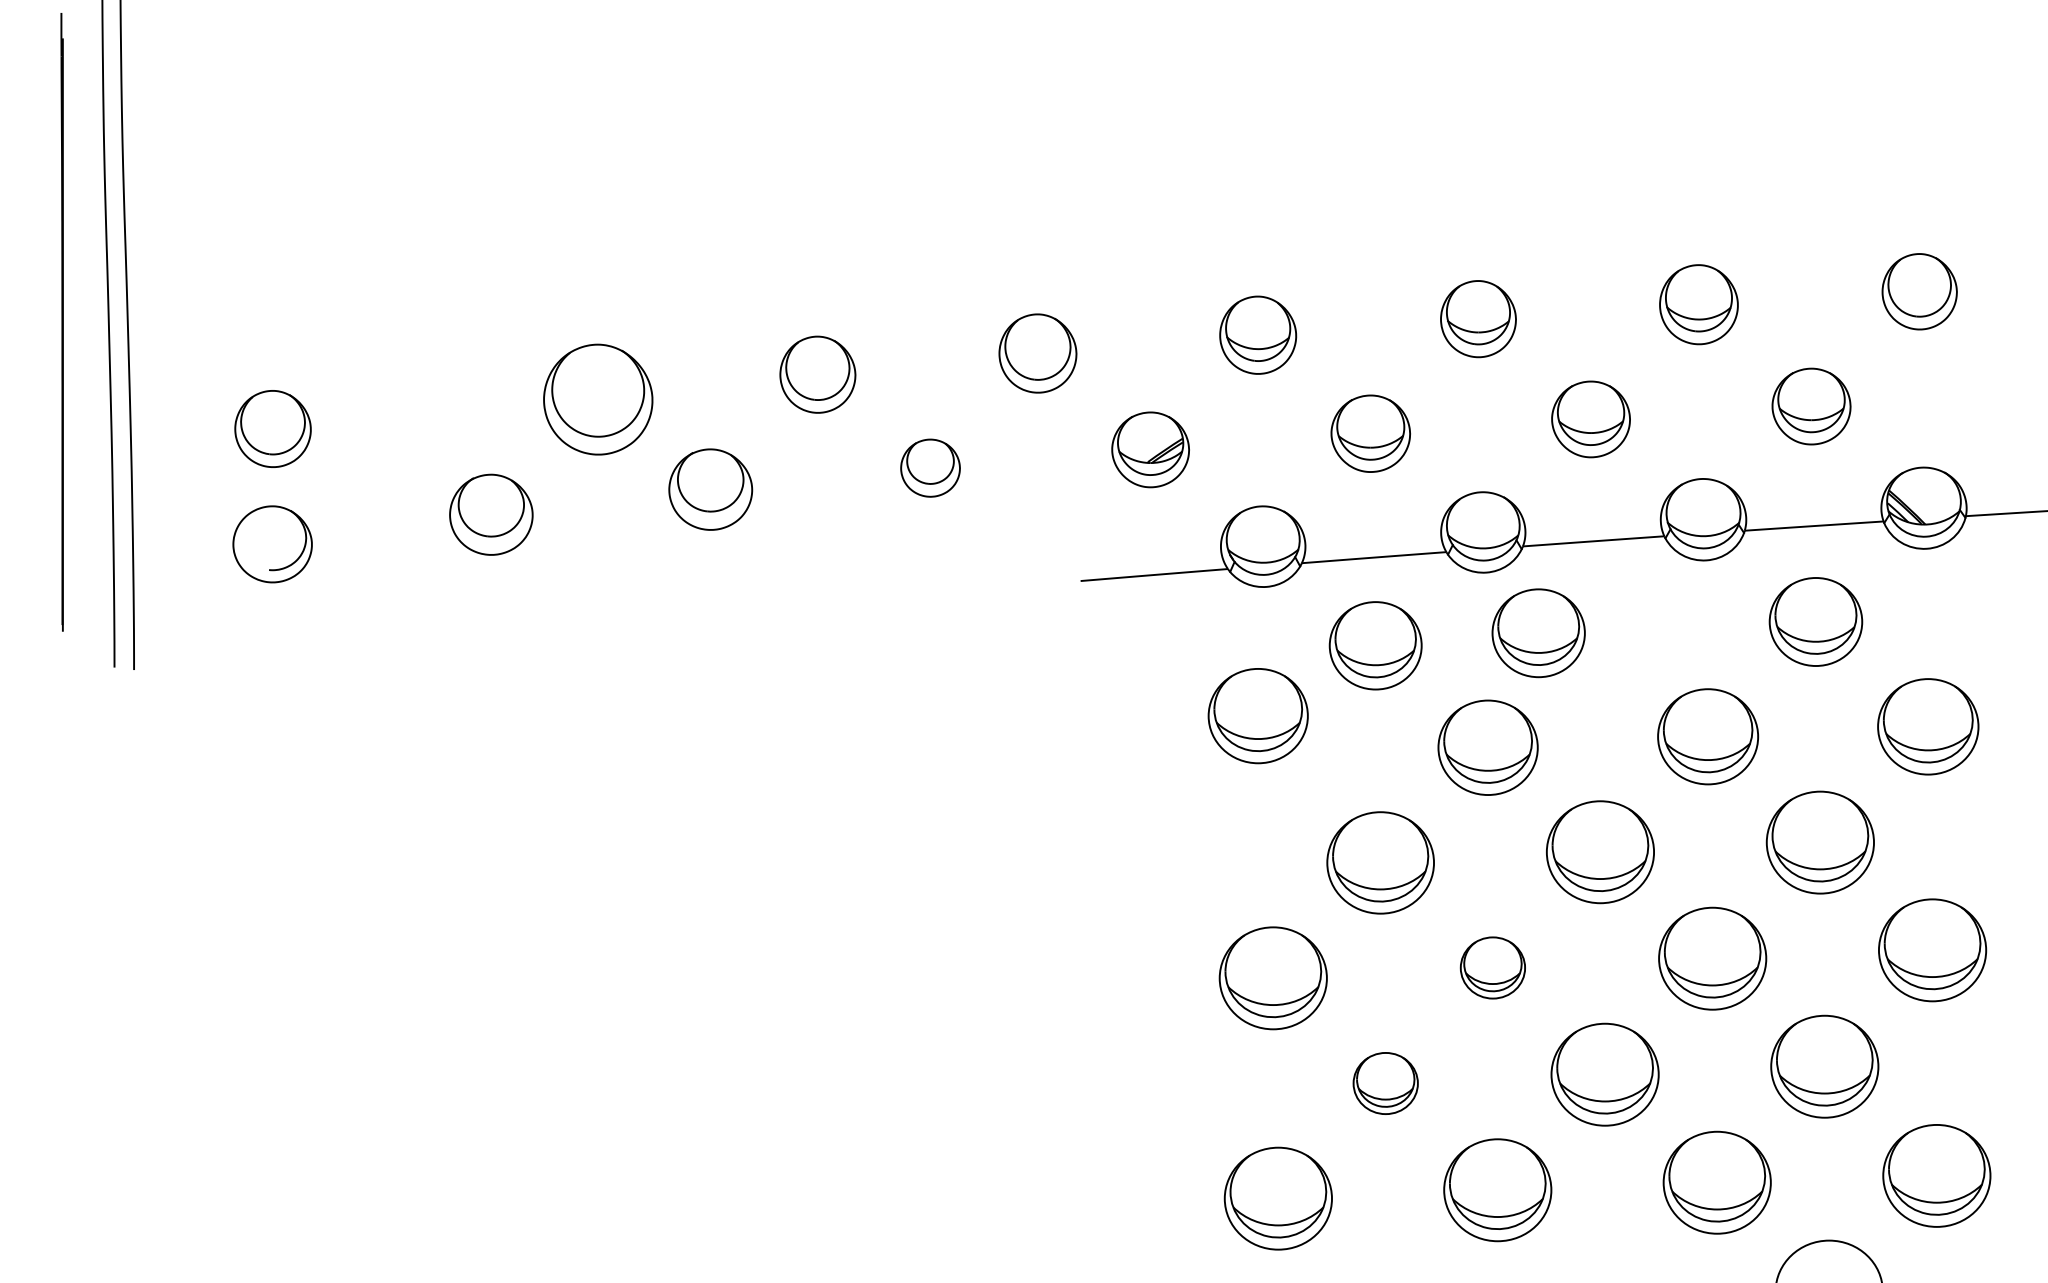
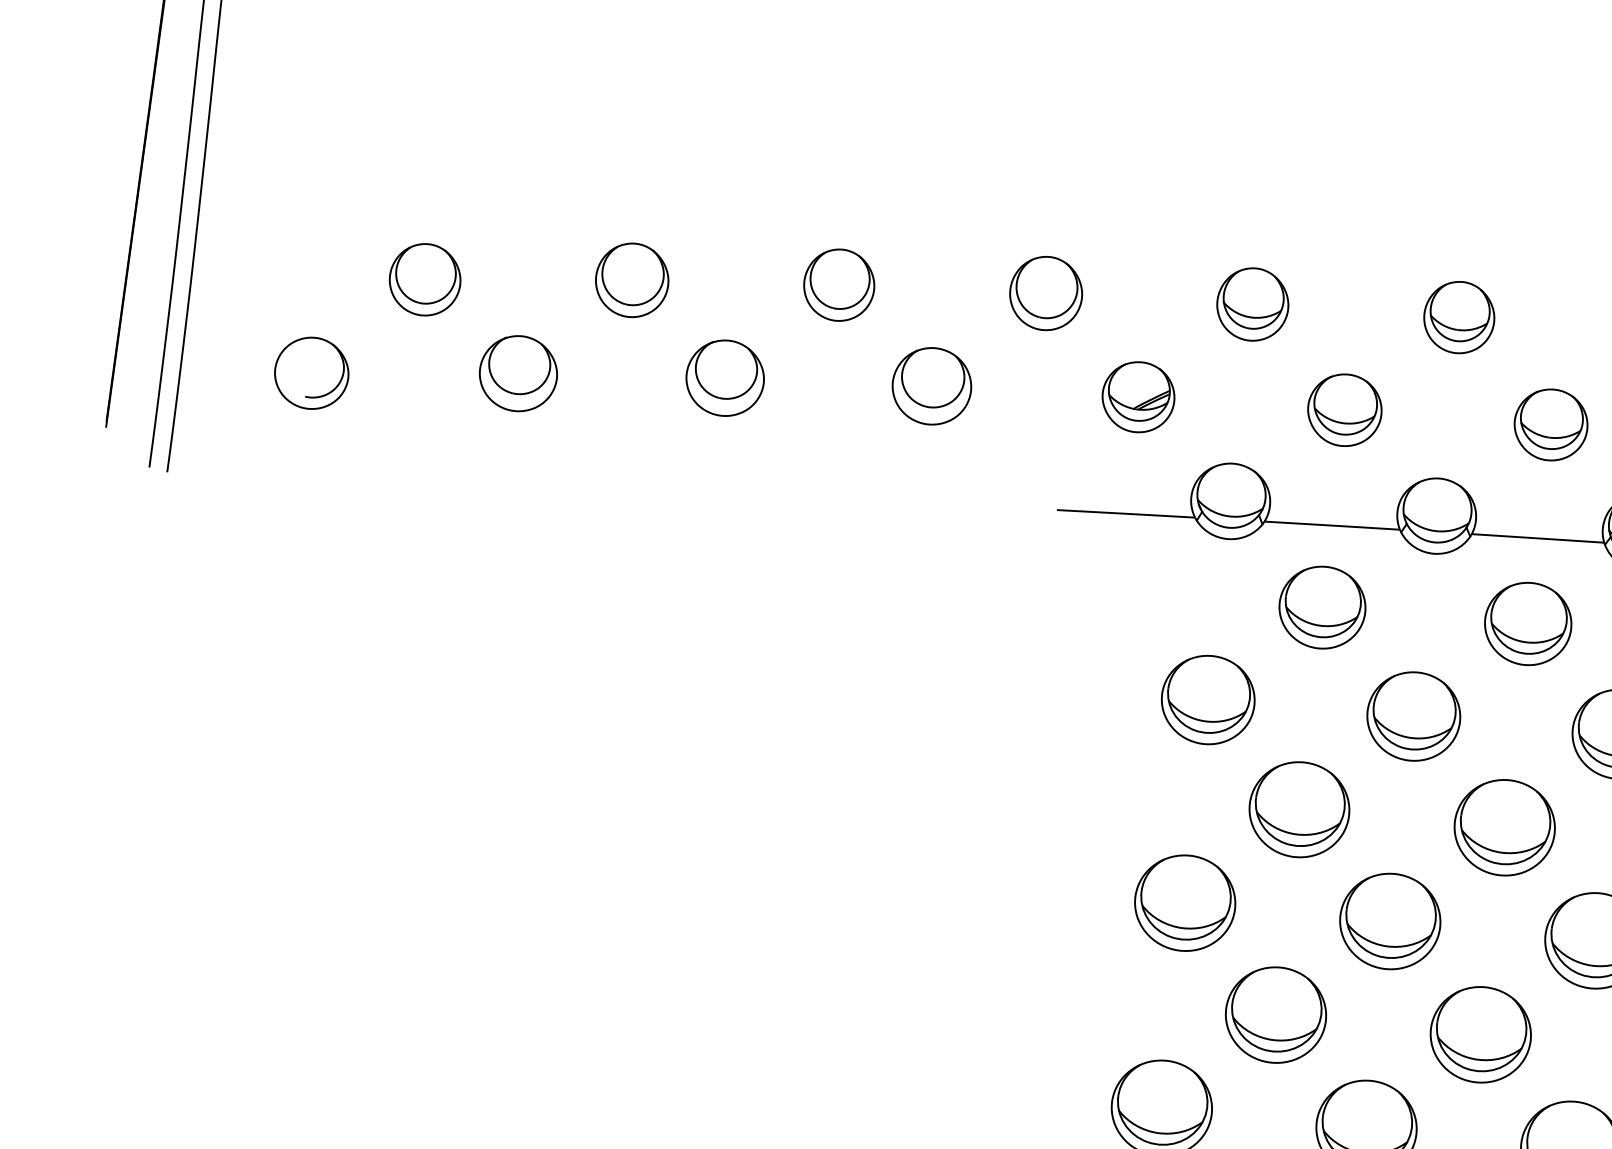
part: (597, 399) -> (631, 280), size x0.71
part: (272, 428) -> (424, 279), moved
part: (930, 467) -> (932, 385), size x1.43
part: (1538, 633) -> (1527, 624), moved
part: (1257, 716) -> (1207, 700), moved
part: (1492, 967) -> (1389, 921), size x1.67
part: (1385, 1083) -> (1275, 1015), size x1.67

